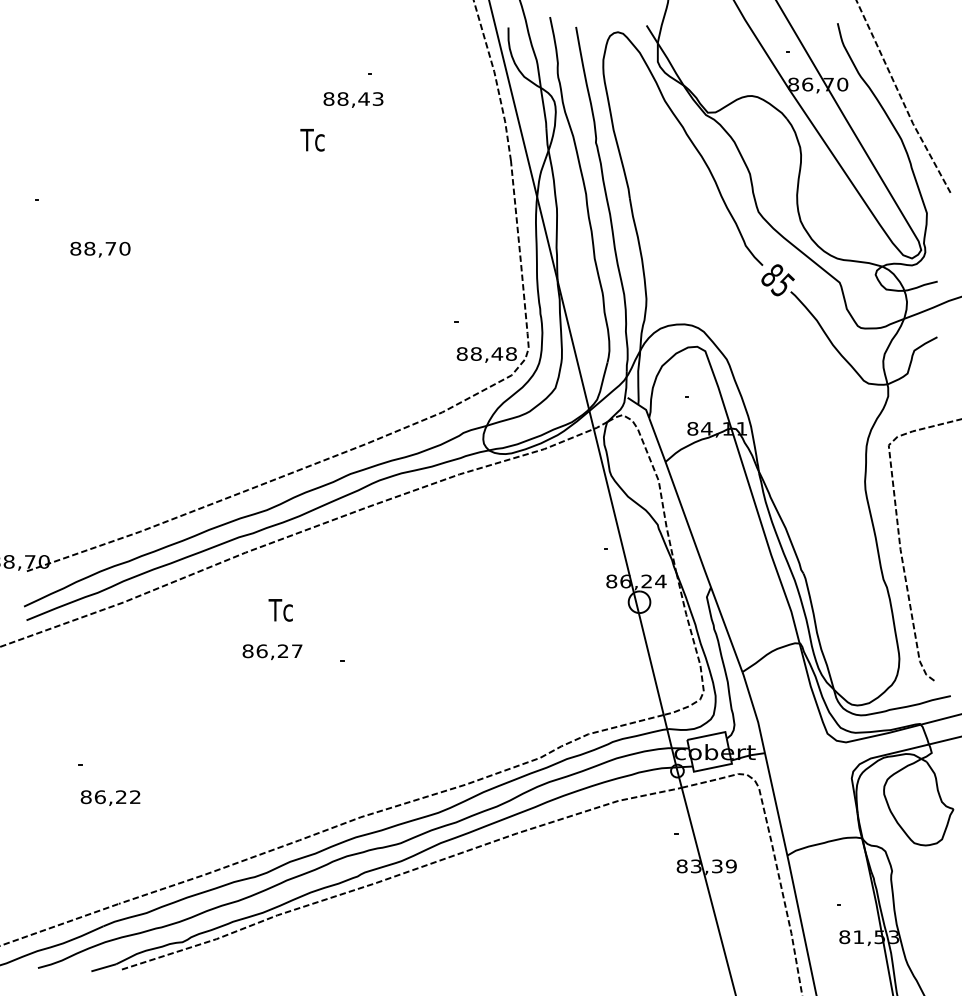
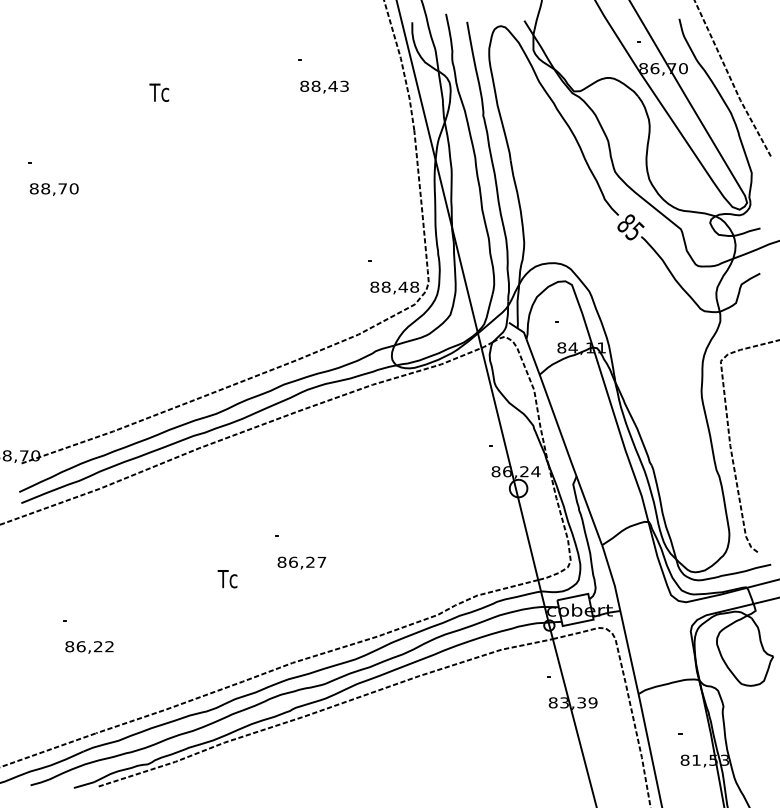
text: (353, 99) -> (324, 86), moved
text: (312, 139) -> (159, 92), moved
text: (99, 249) -> (53, 189), moved
text: (280, 610) -> (227, 579), moved
text: (272, 651) -> (301, 562), moved

